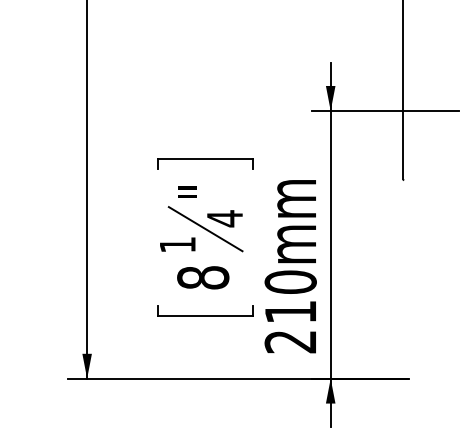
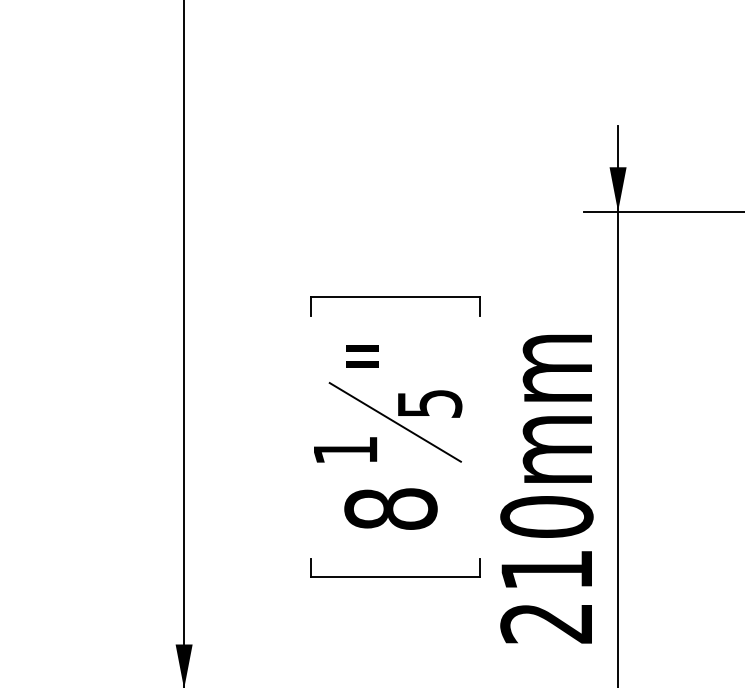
text: (225, 218) -> (430, 403), 4 -> 5

